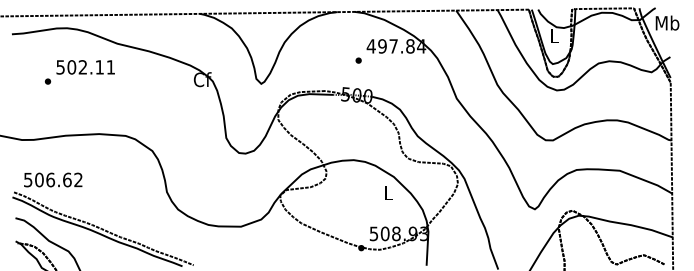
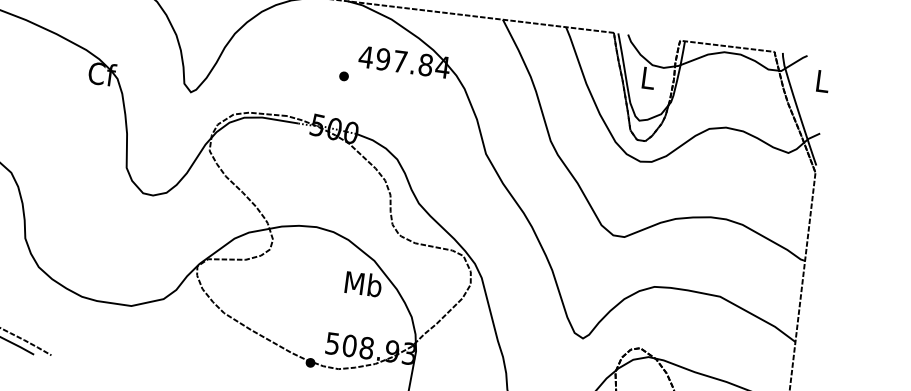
text: (667, 22) -> (822, 80), Mb -> L
text: (388, 192) -> (363, 283), L -> Mb

